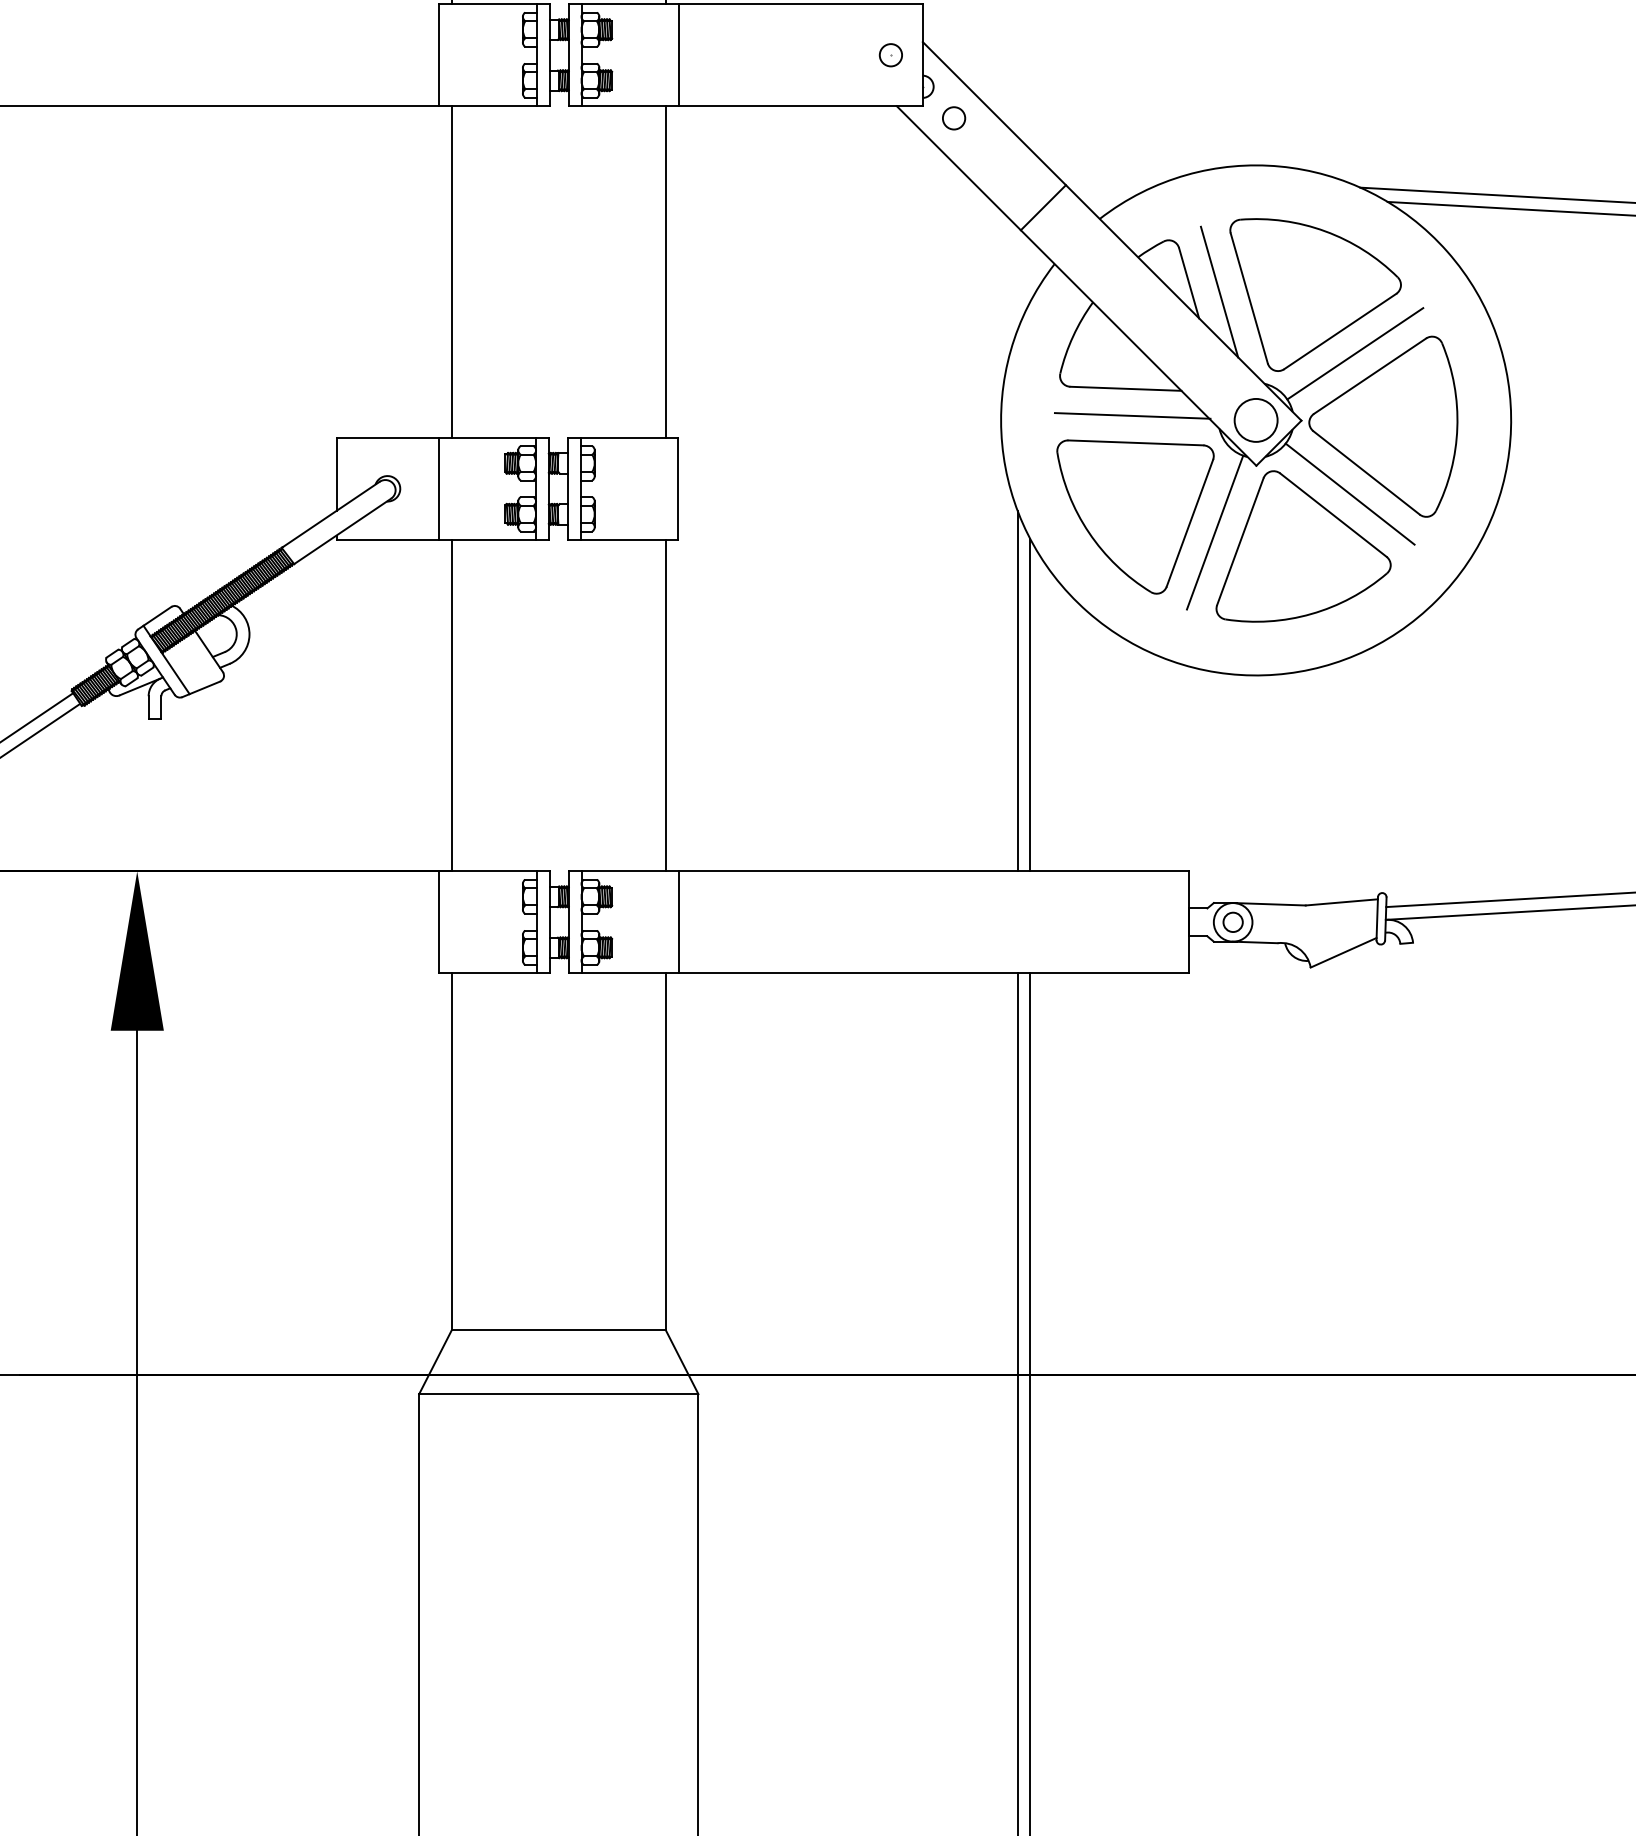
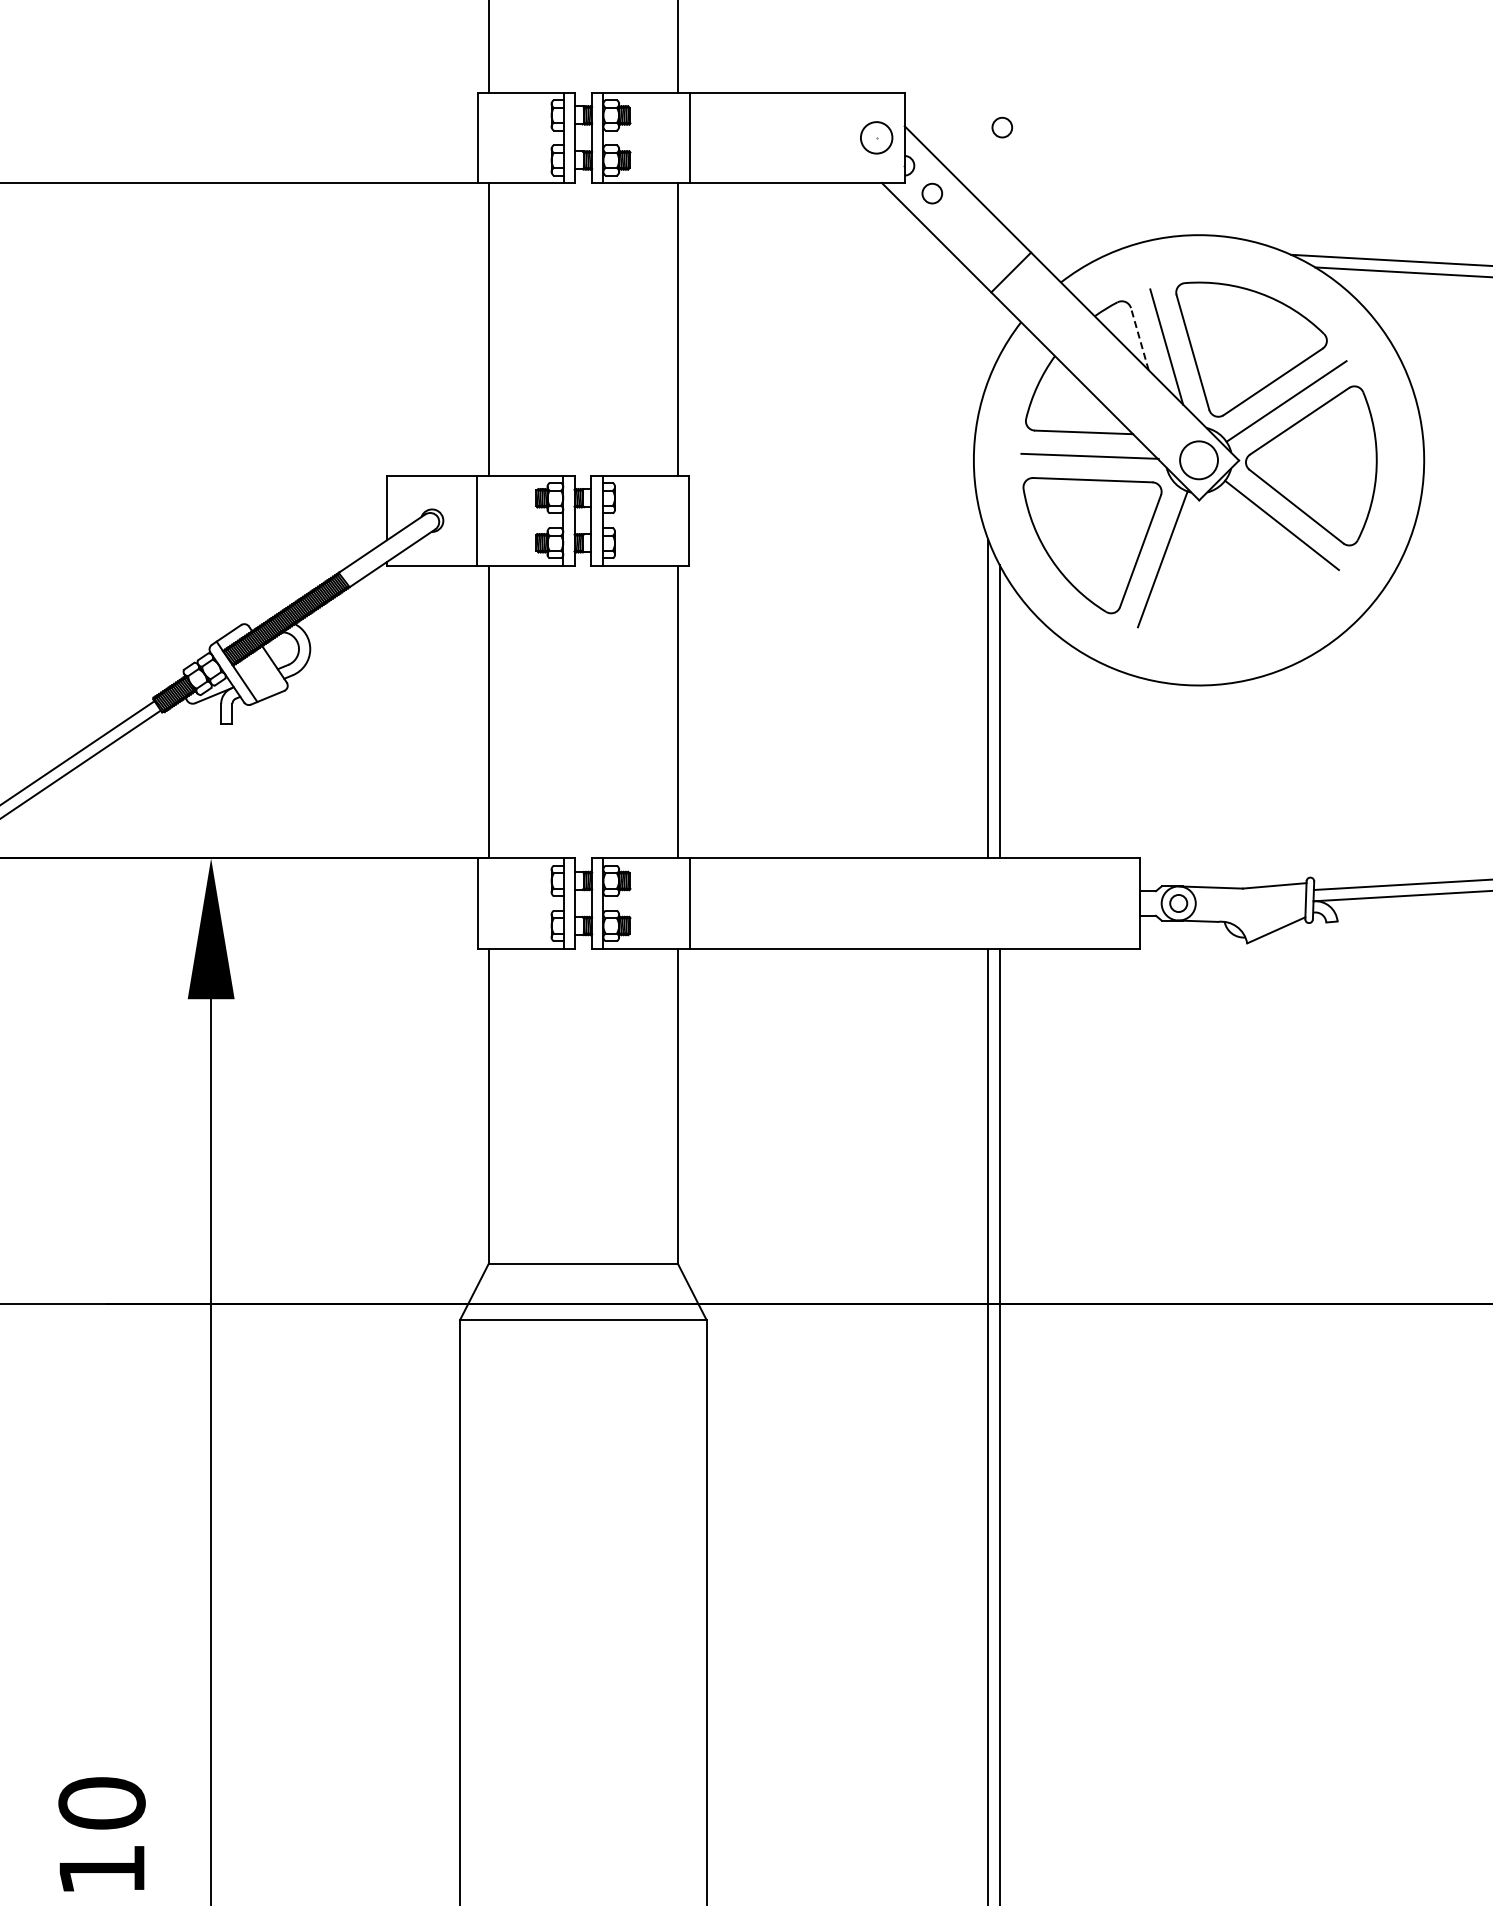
circle: (1033, 43) -> (1002, 127), added
part: (890, 54) -> (876, 137), size x1.6
line: (1188, 282) -> (1139, 338), solid -> dashed
part: (1303, 546) -> (1240, 571), removed

